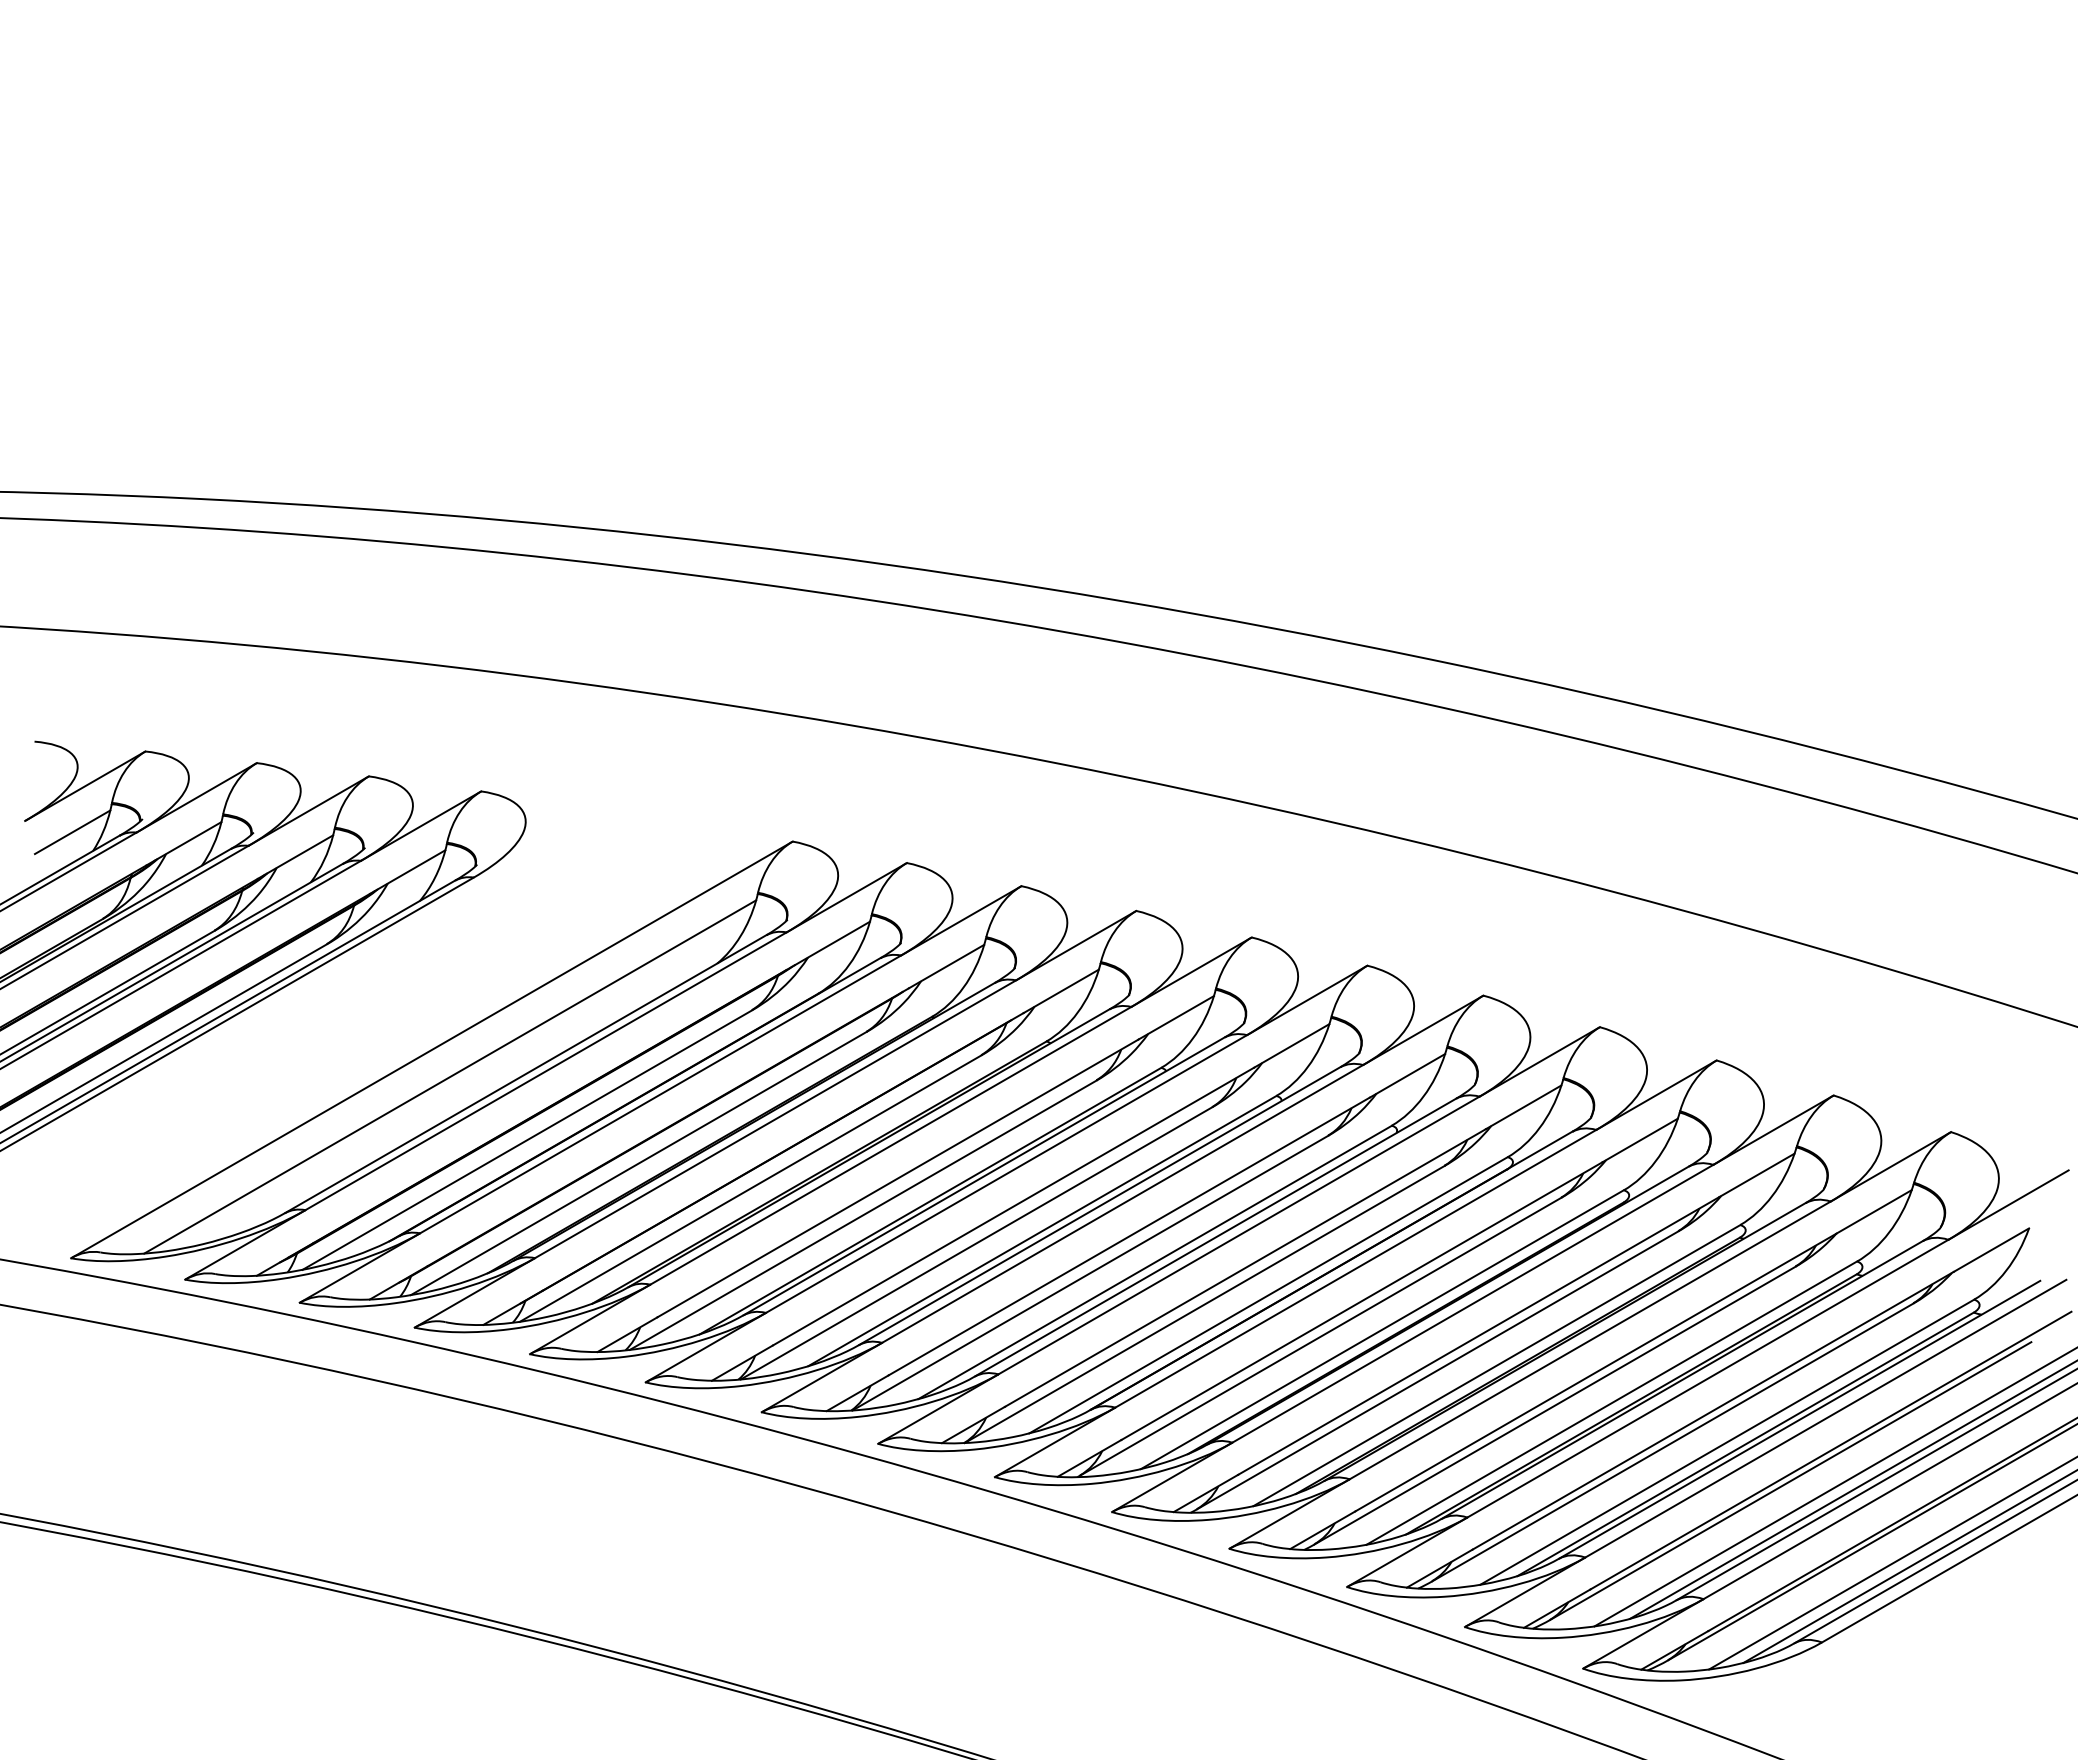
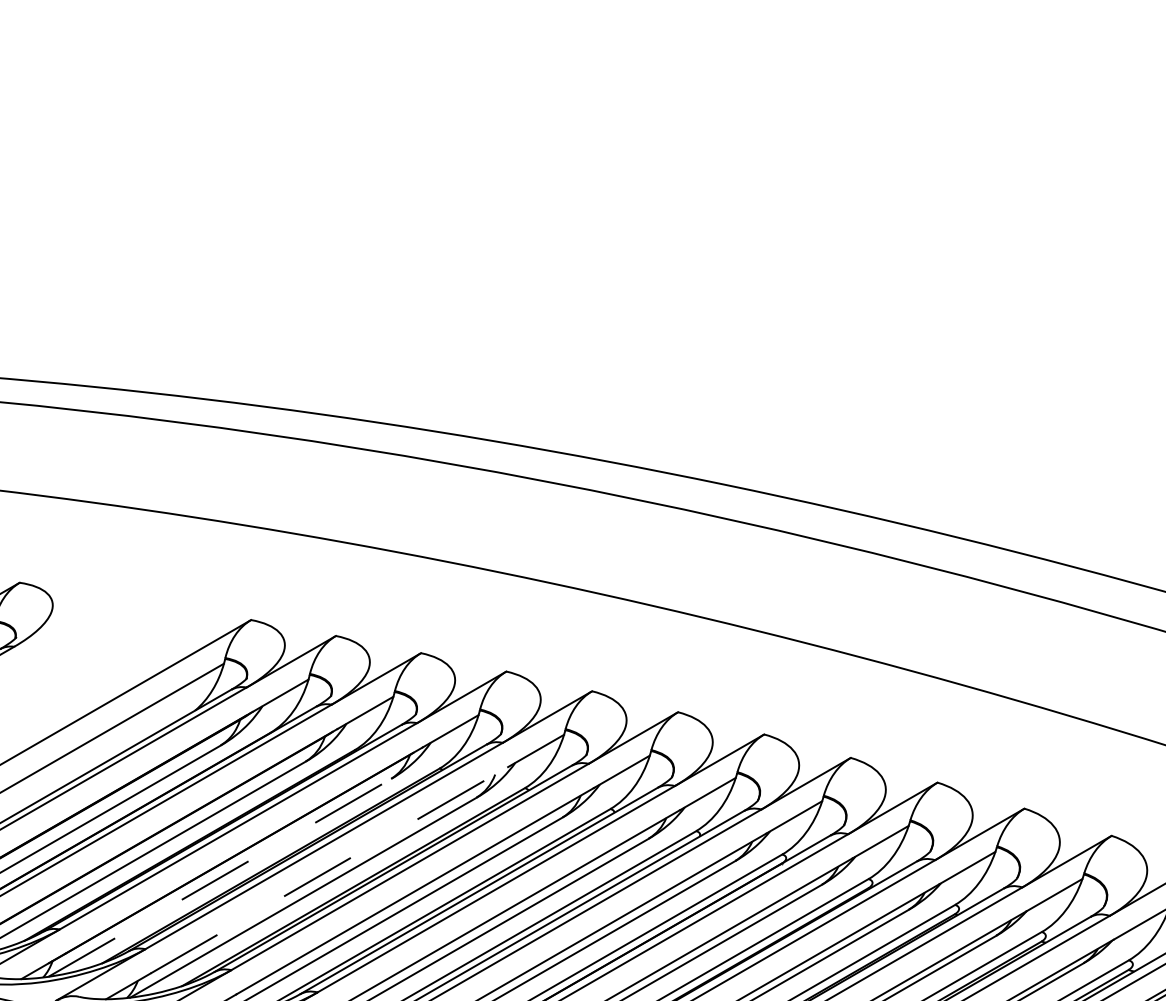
line: (898, 1178) -> (329, 870), solid -> dashed
line: (751, 1188) -> (220, 877), solid -> dashed

